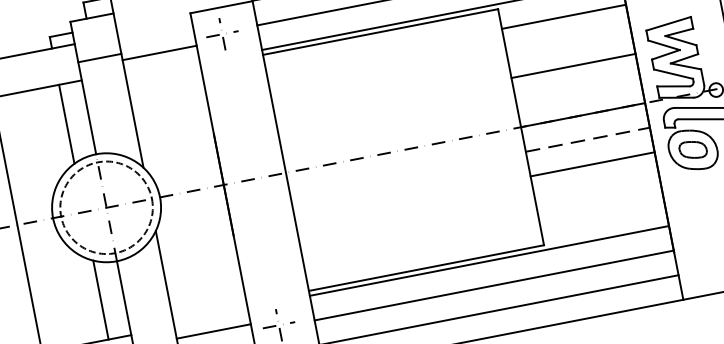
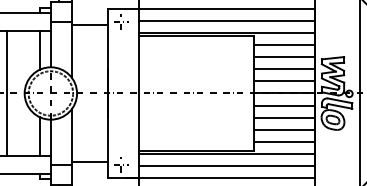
line: (567, 41) -> (283, 57), added
line: (576, 90) -> (283, 81), added
line: (588, 139) -> (284, 105), dashed -> solid
line: (595, 188) -> (283, 129), added
line: (600, 213) -> (283, 141), added

